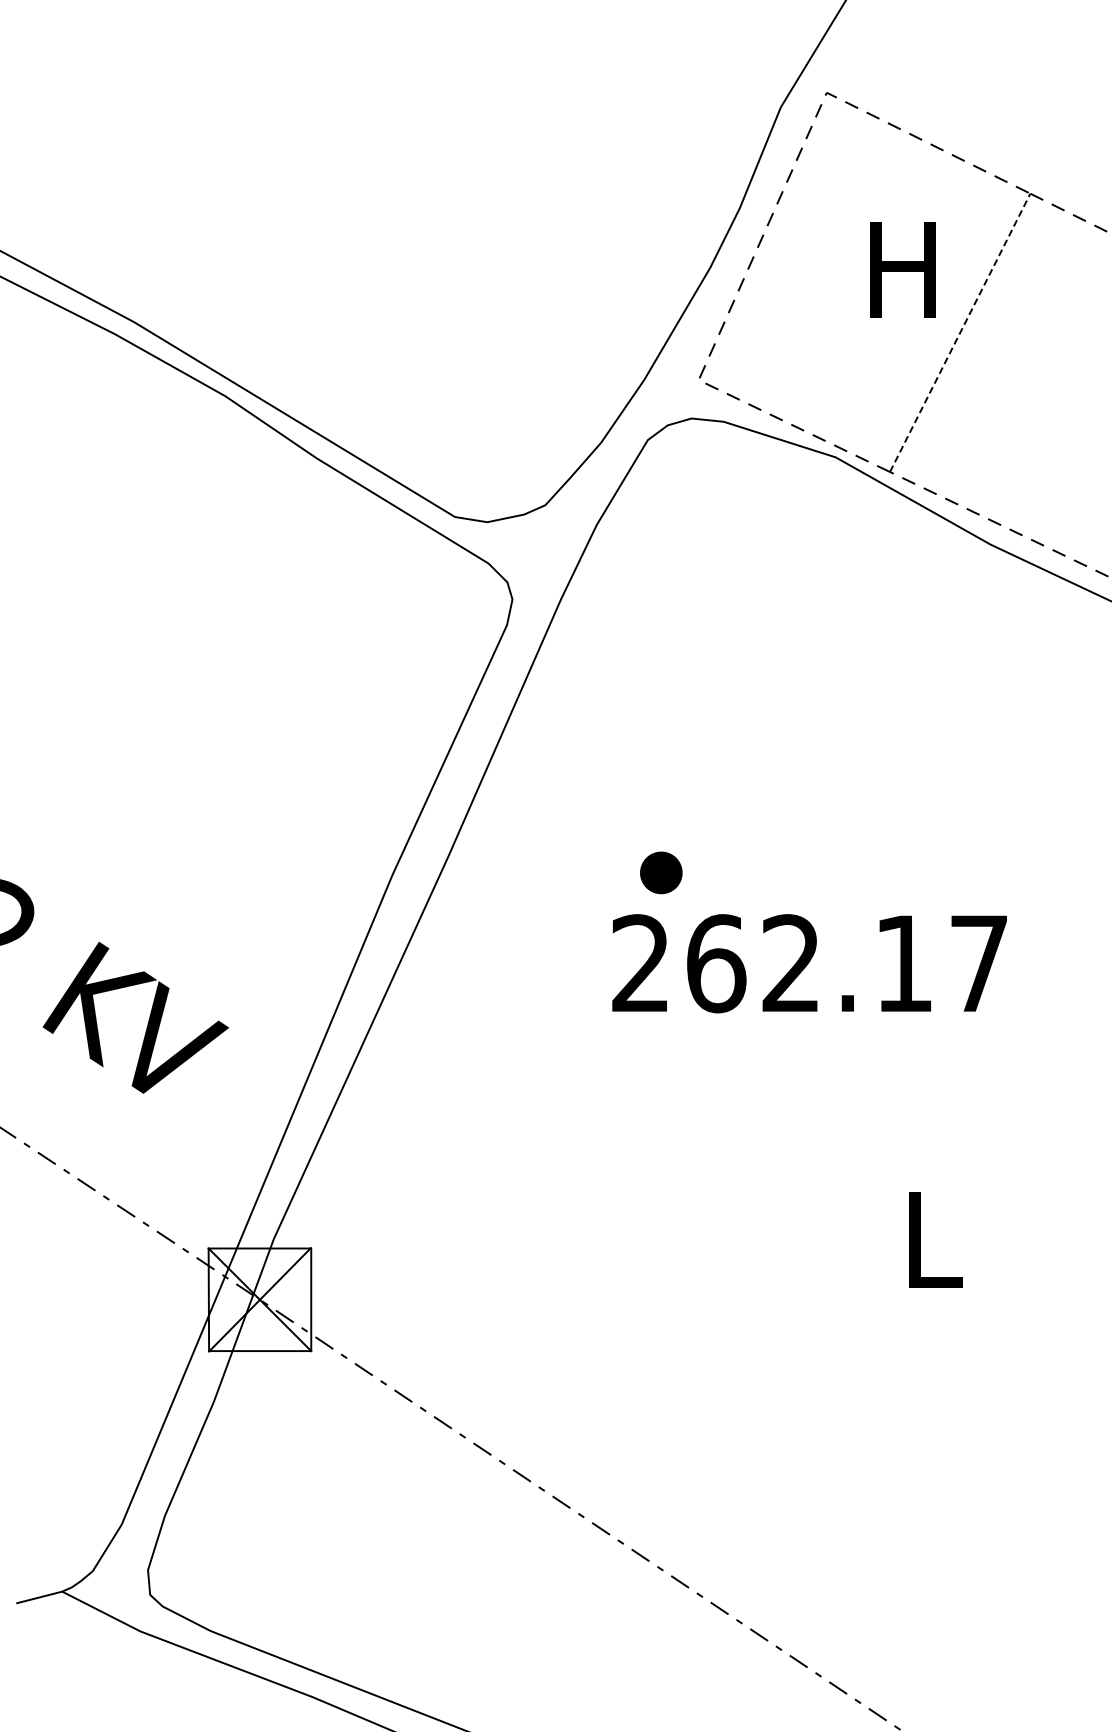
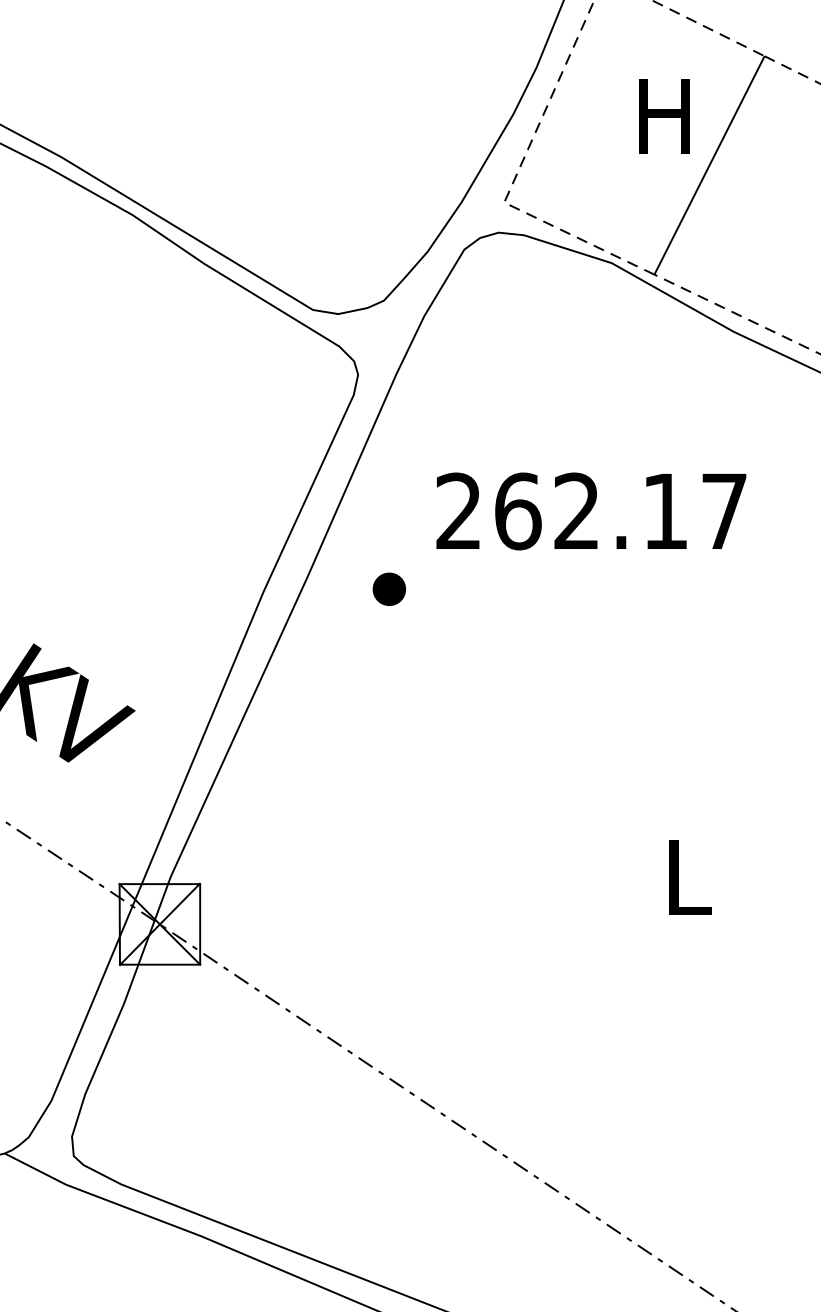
line: (960, 332) -> (709, 165), dashed -> solid
part: (661, 872) -> (389, 589), moved
text: (809, 963) -> (591, 511), moved

